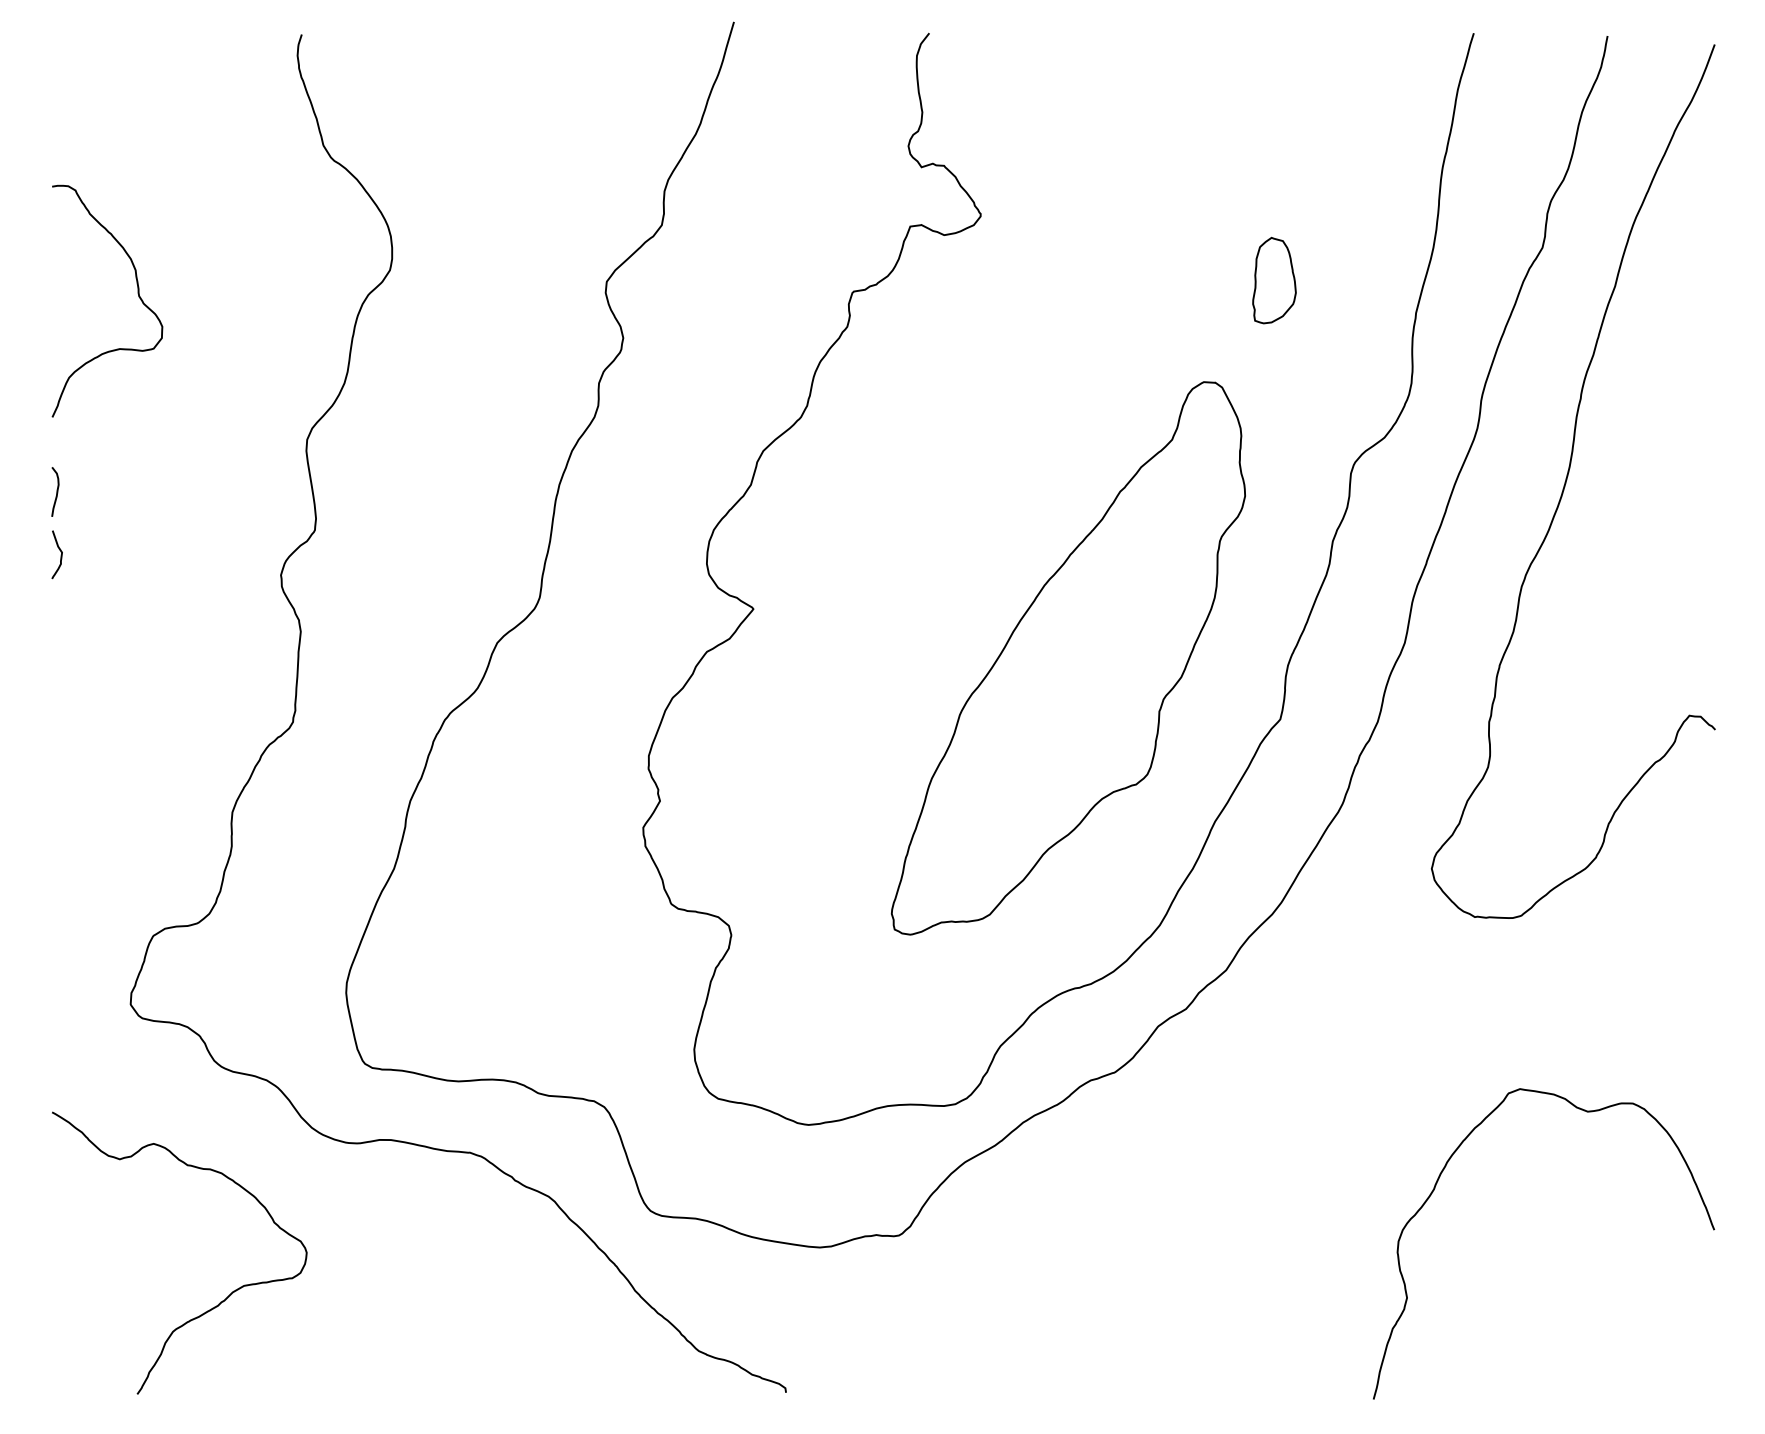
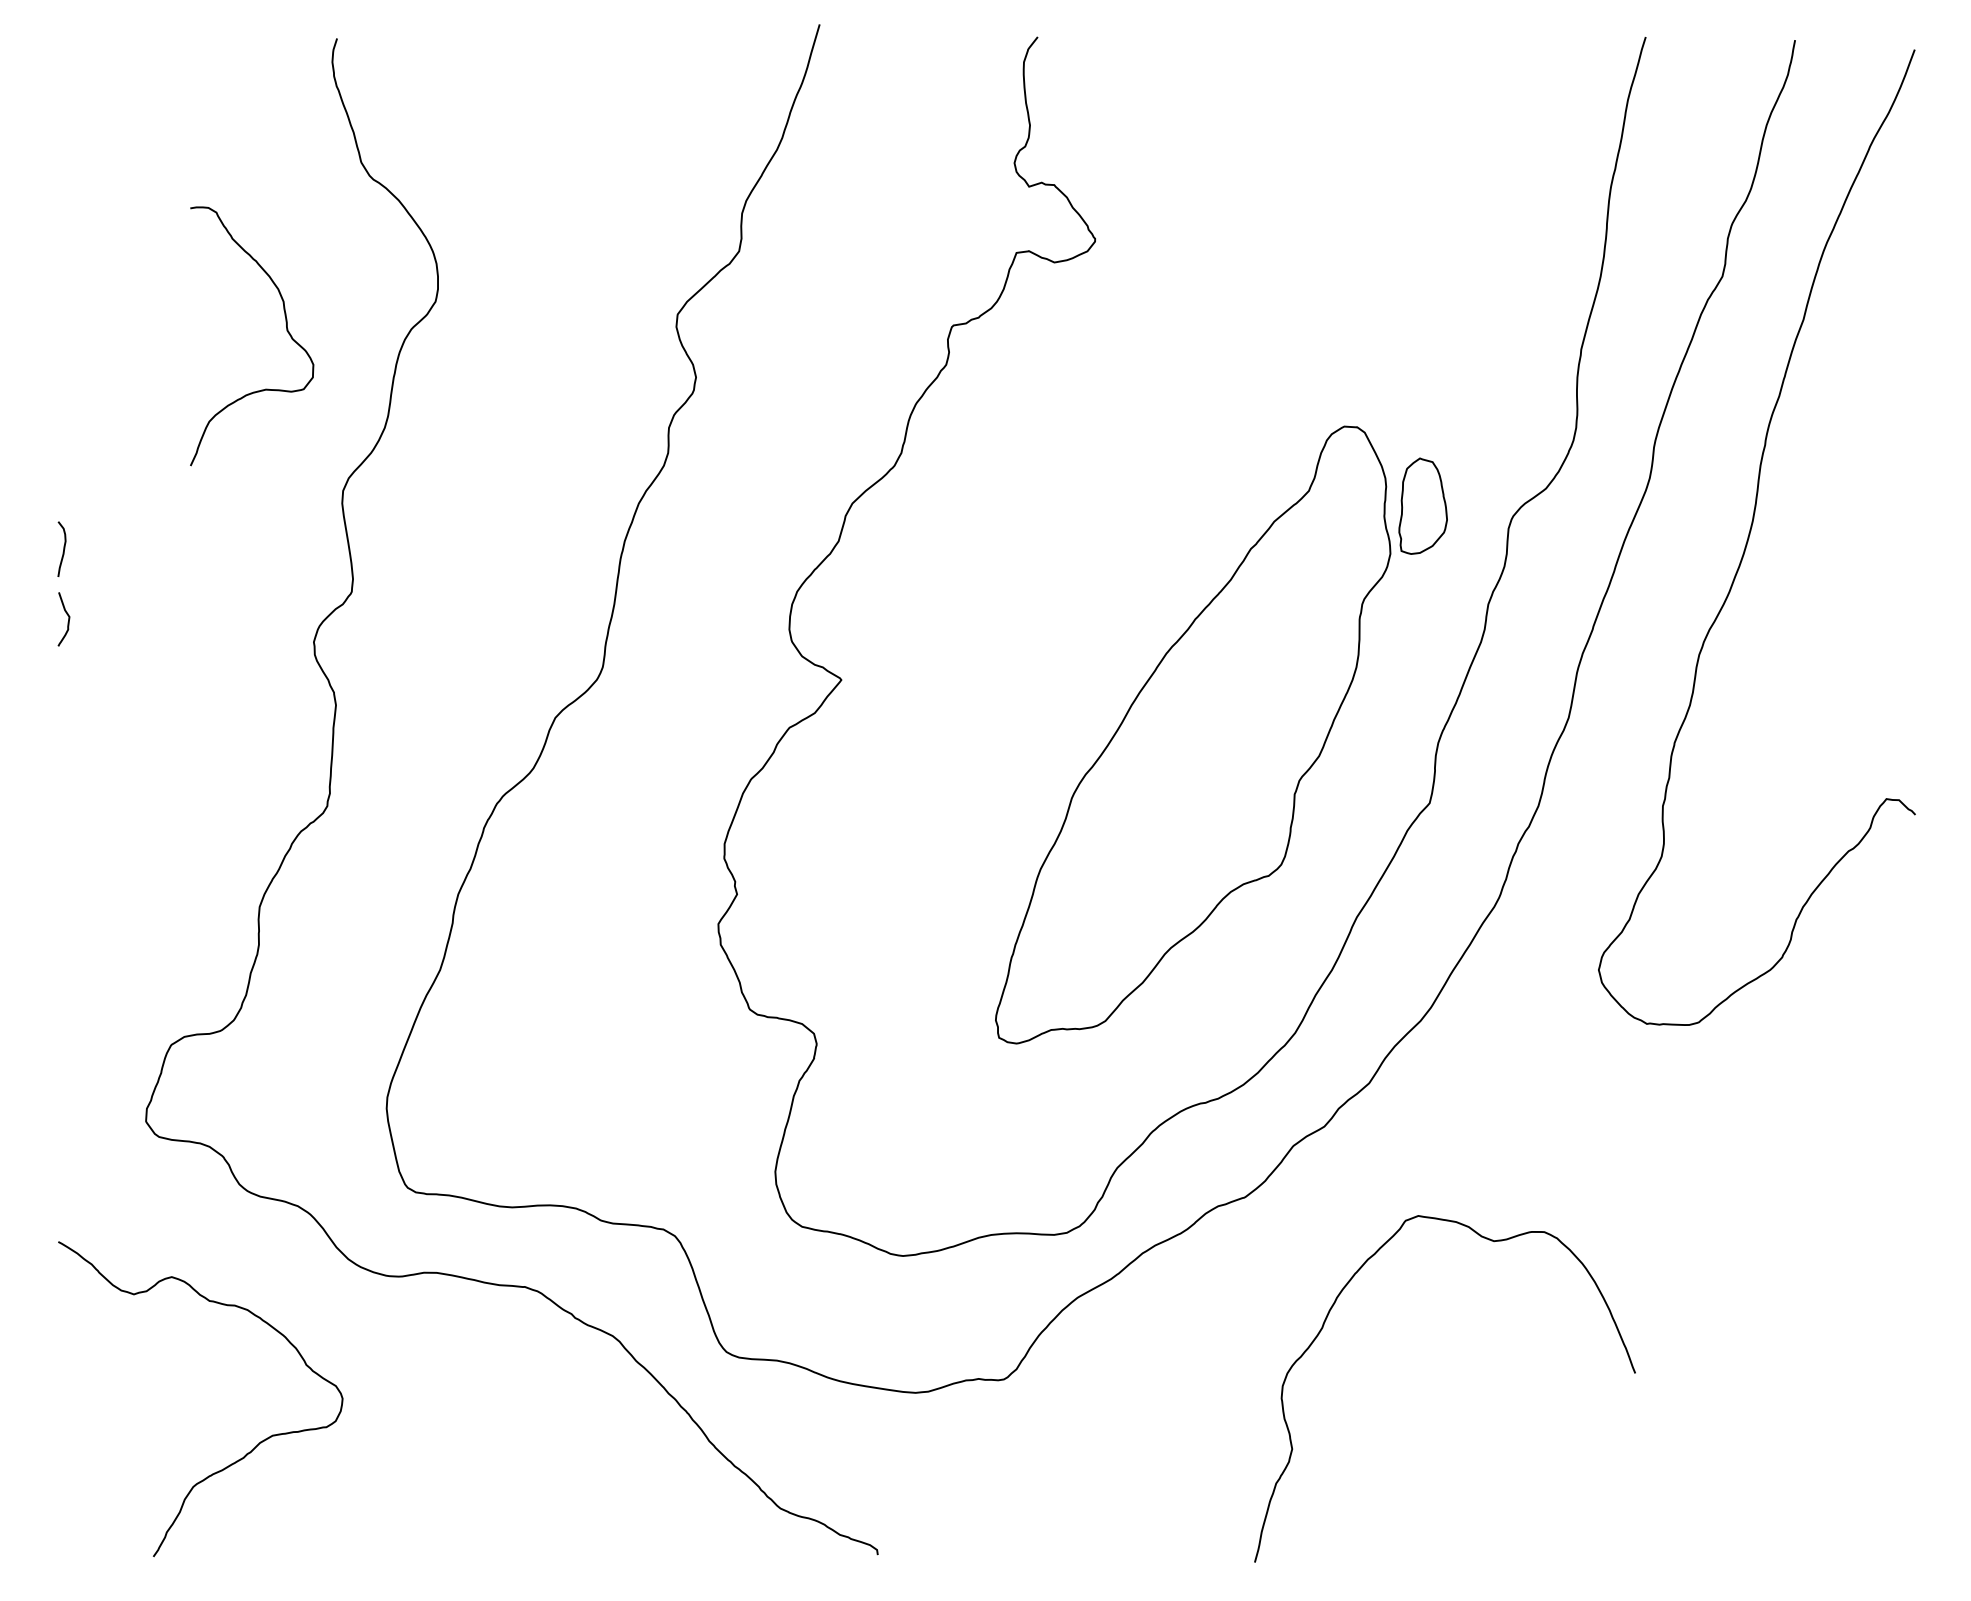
part: (1273, 279) -> (1422, 505), moved
curve: (138, 296) -> (286, 330), moved
curve: (1435, 1188) -> (1323, 1327), moved

